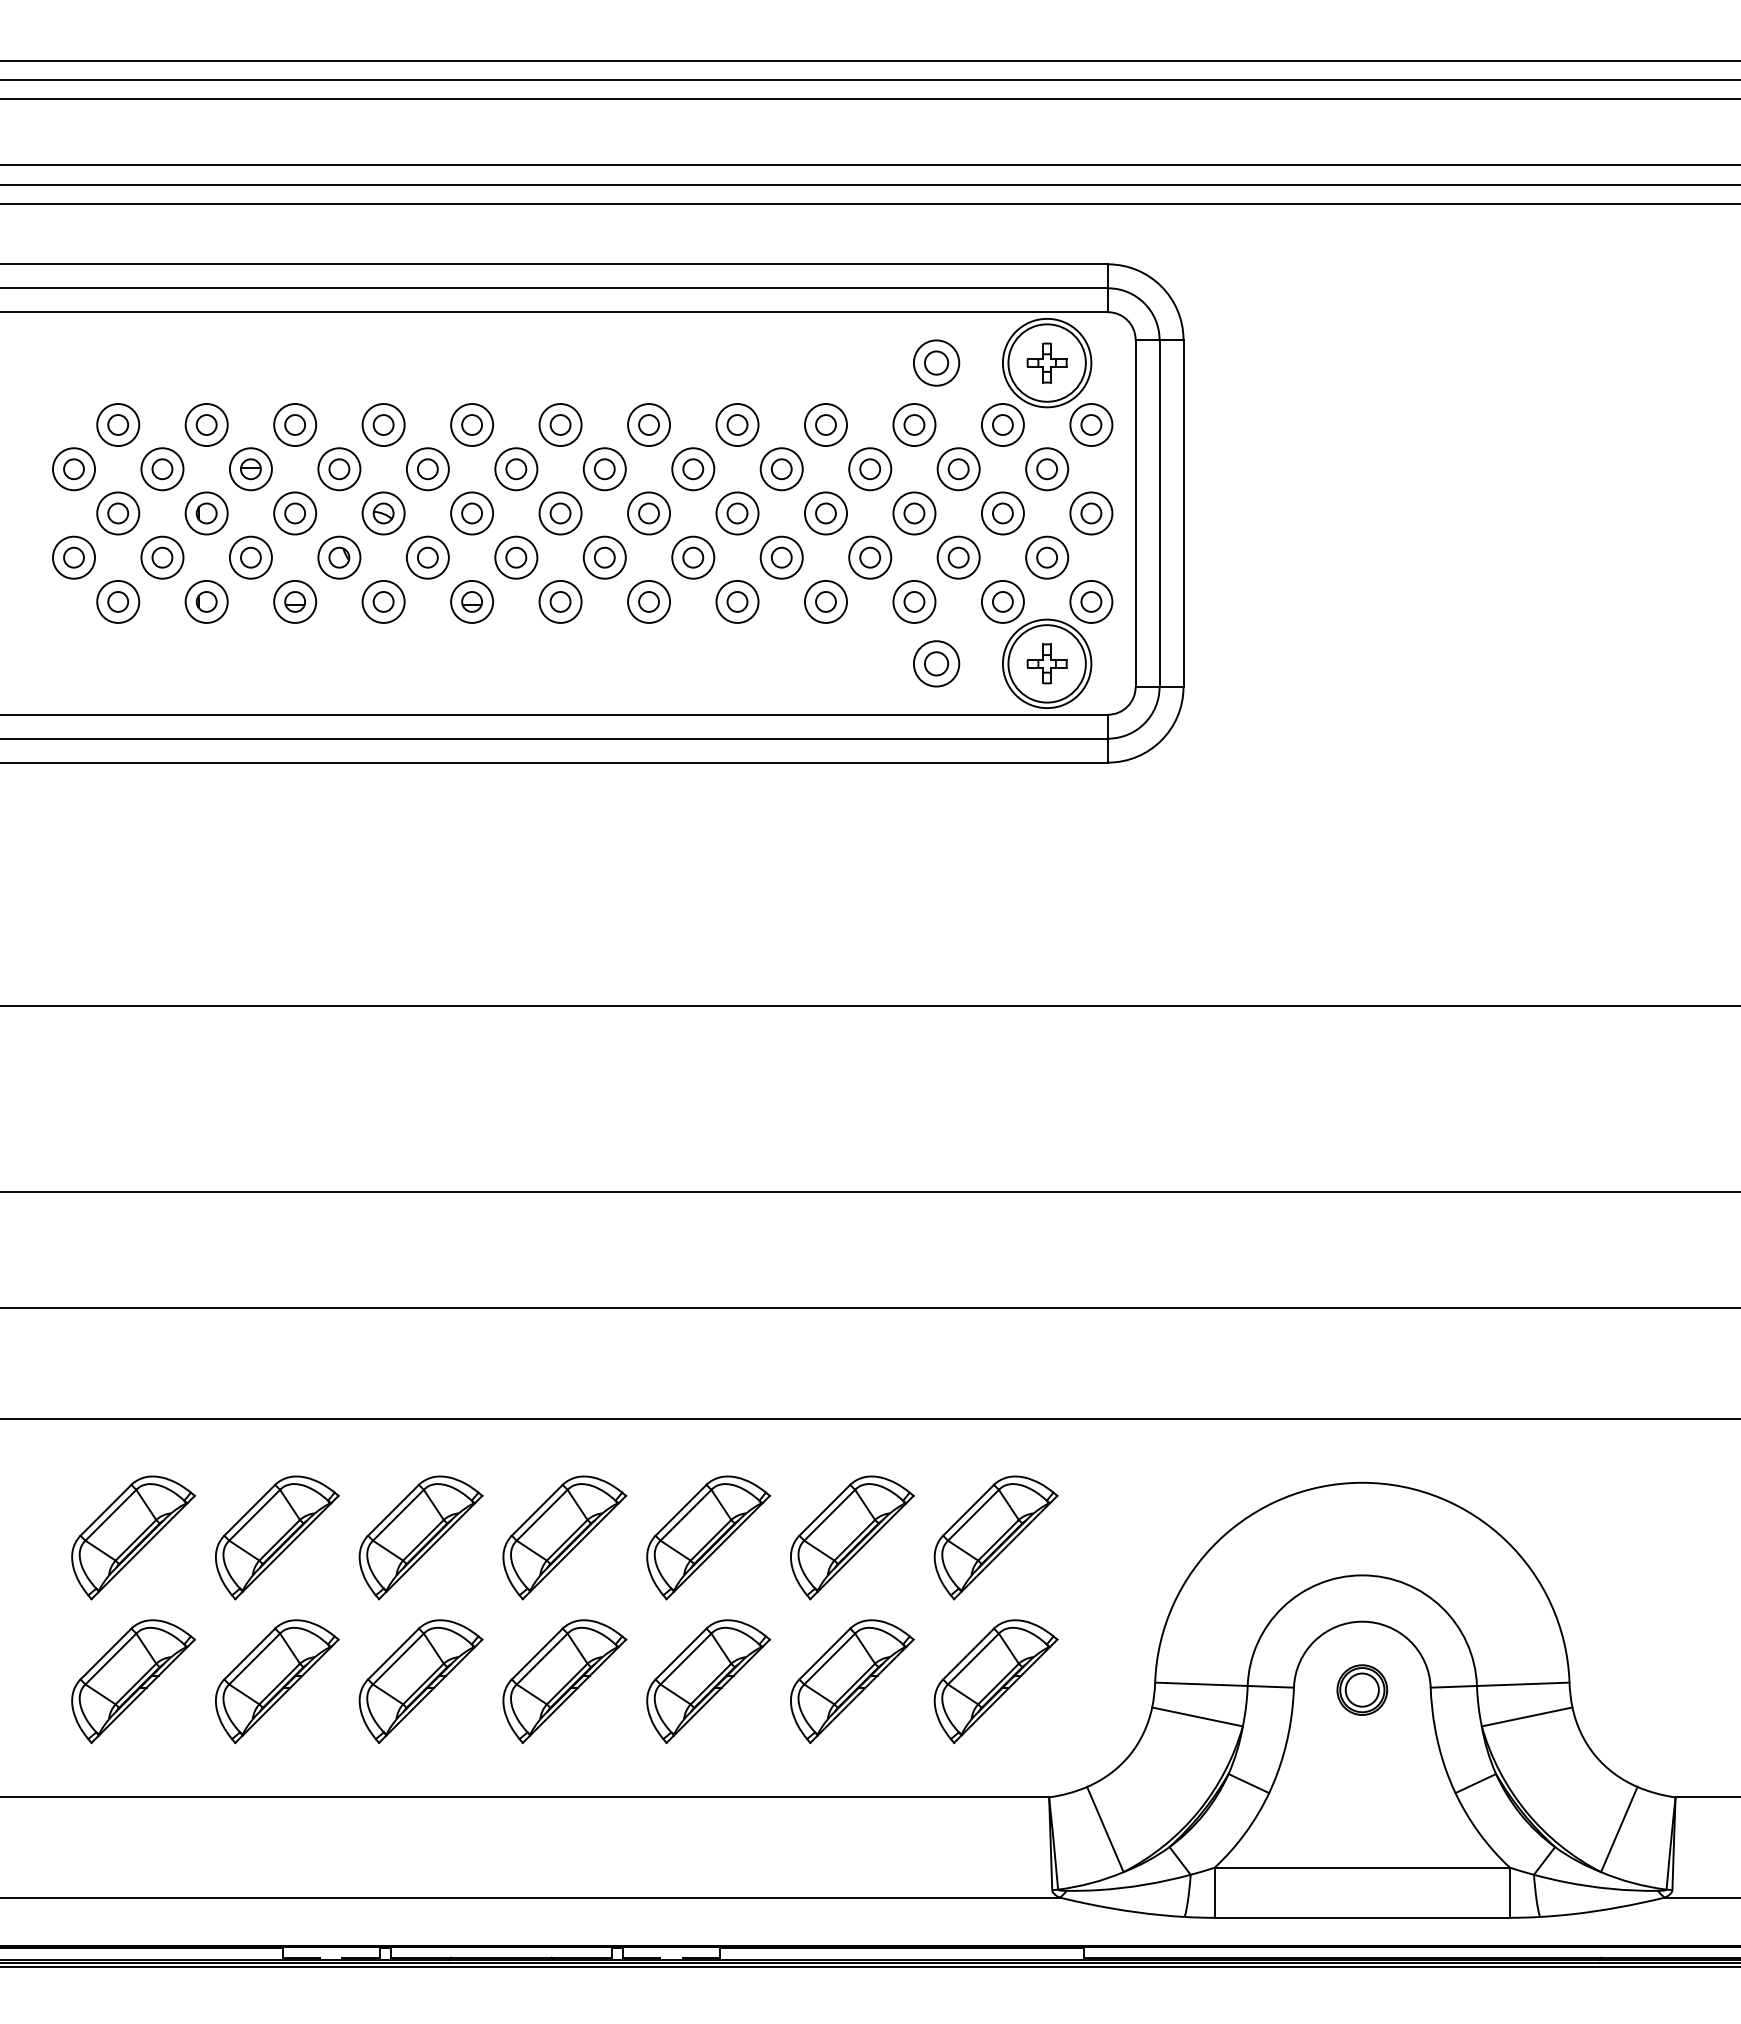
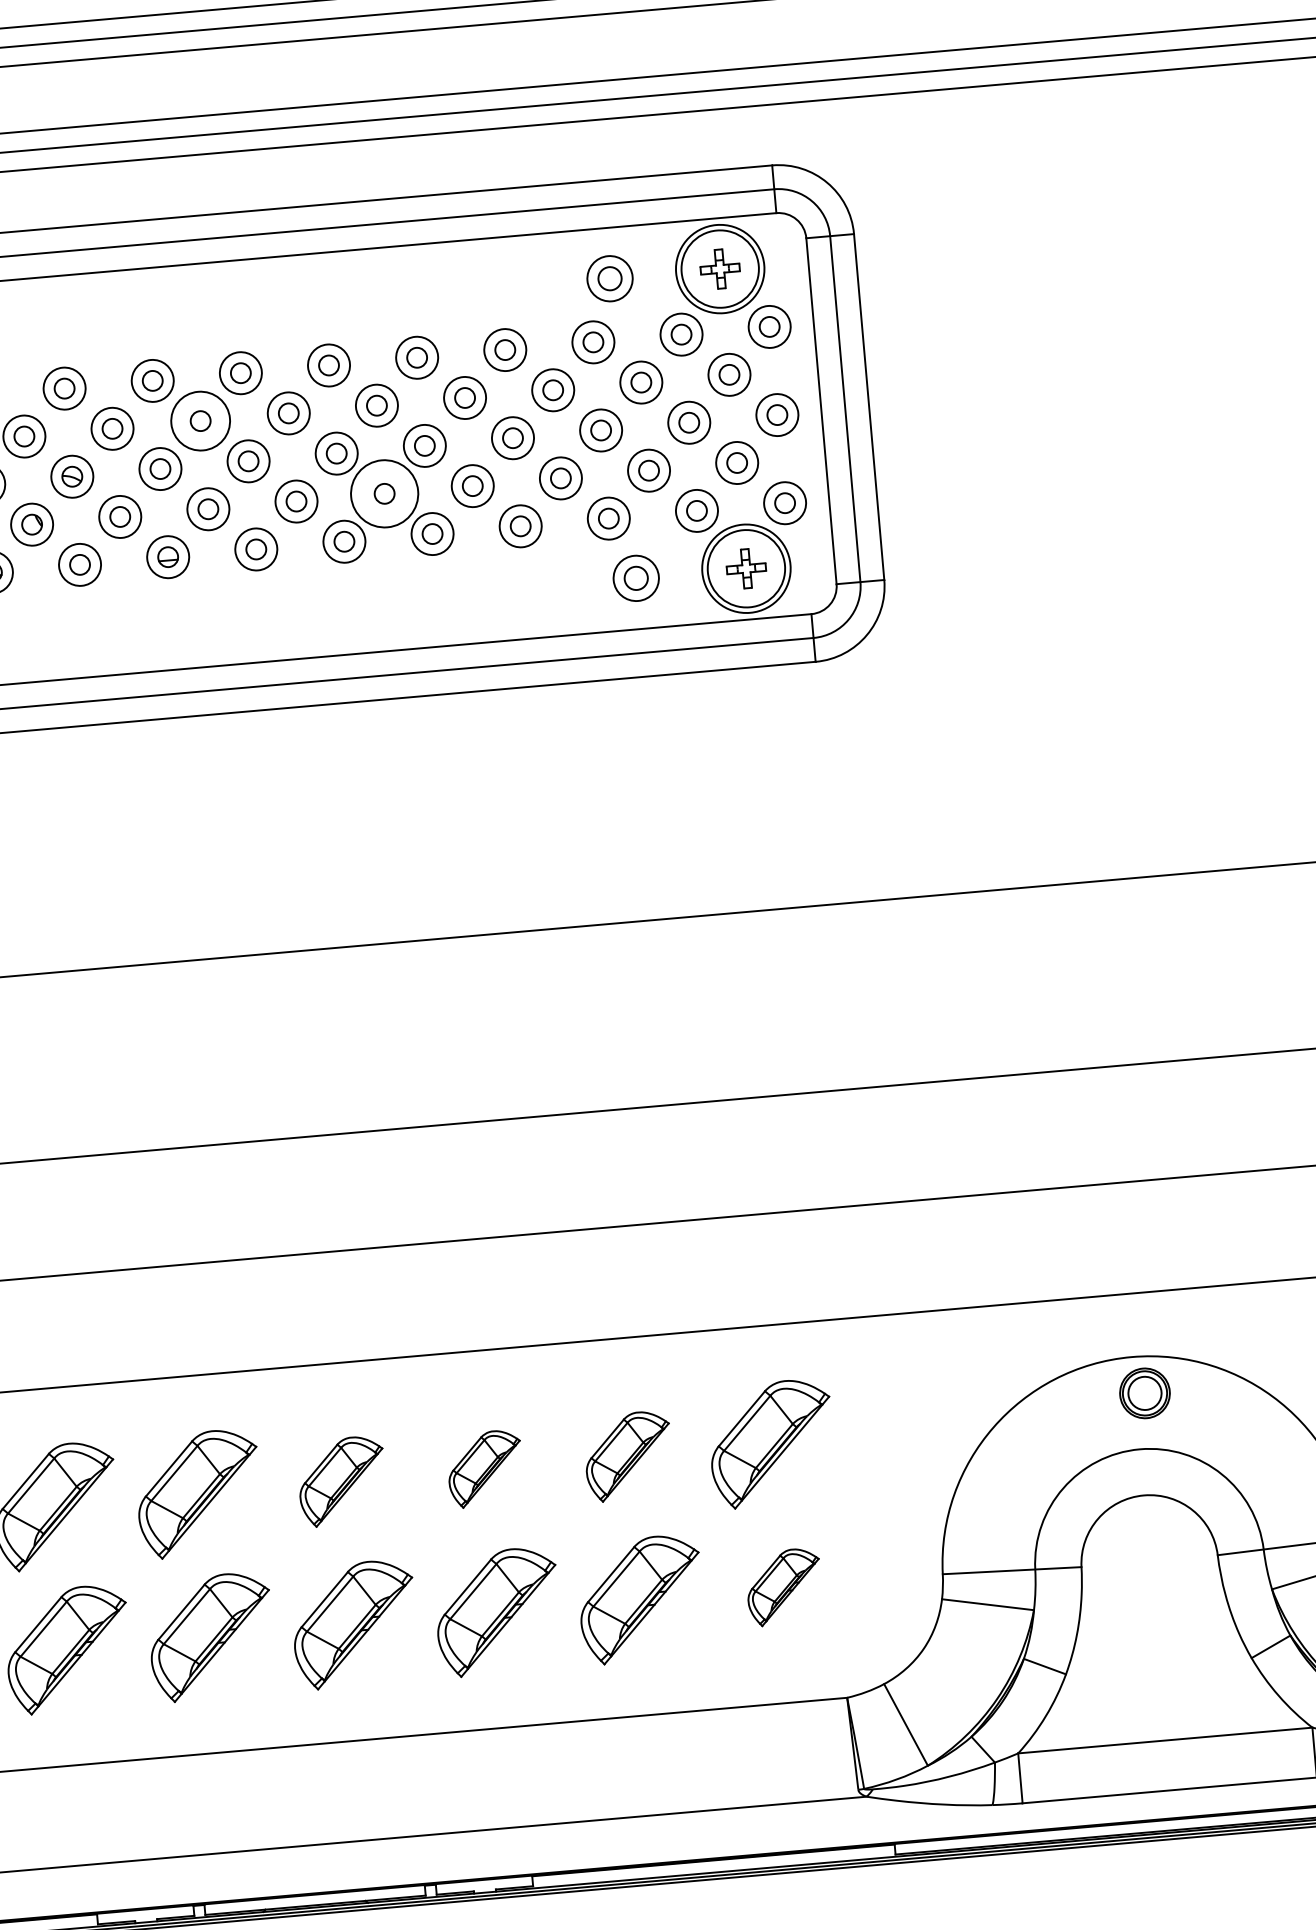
circle: (516, 469) -> (200, 421), size x1.4
circle: (693, 557) -> (384, 493), size x1.6
part: (564, 1537) -> (341, 1481), size x0.7
part: (708, 1537) -> (485, 1468), size x0.6
part: (852, 1537) -> (628, 1456), size x0.7
part: (995, 1681) -> (783, 1587), size x0.6
part: (1362, 1689) -> (1145, 1392), moved

